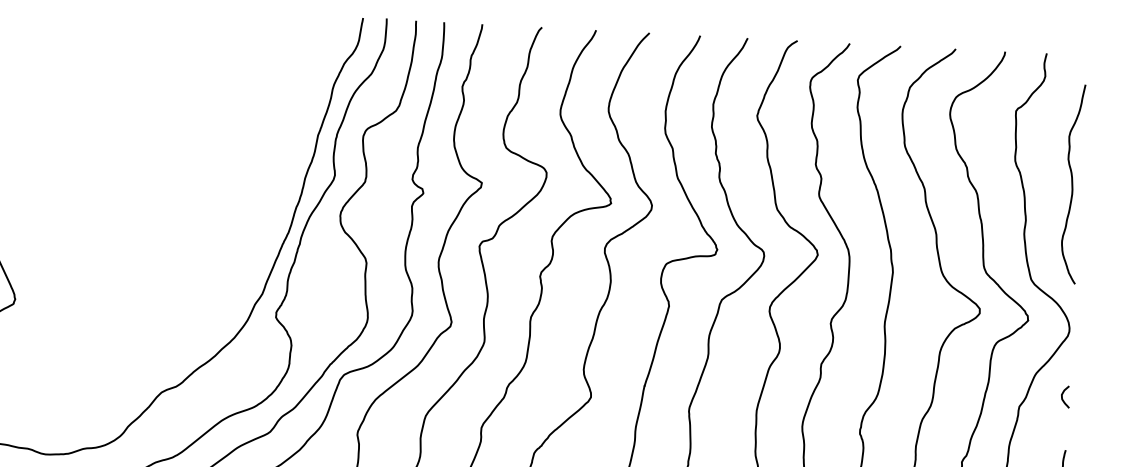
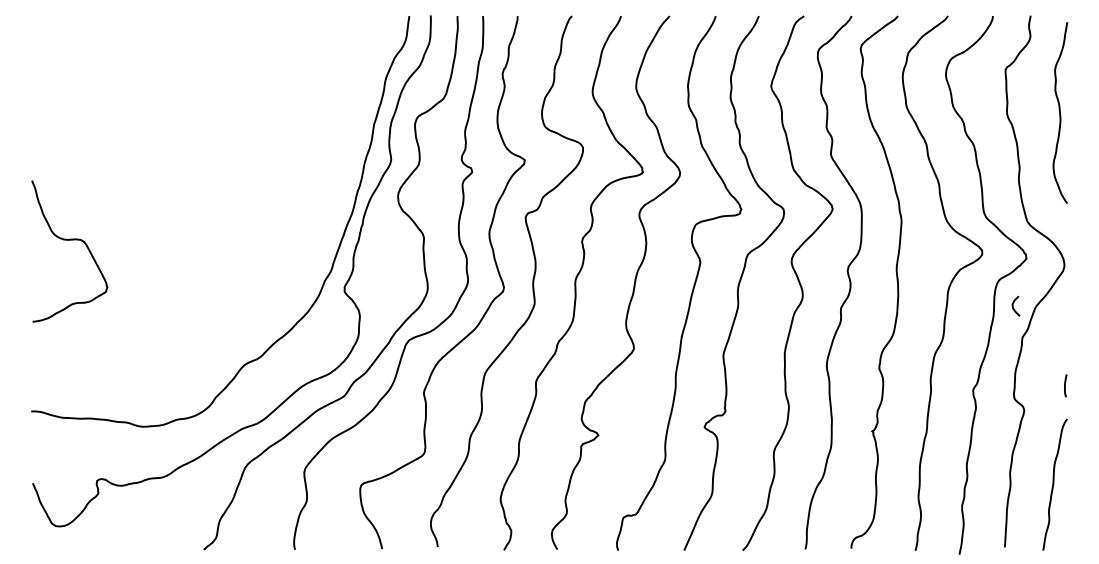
curve: (1072, 183) -> (1060, 112), moved
curve: (1062, 396) -> (1013, 305), moved

